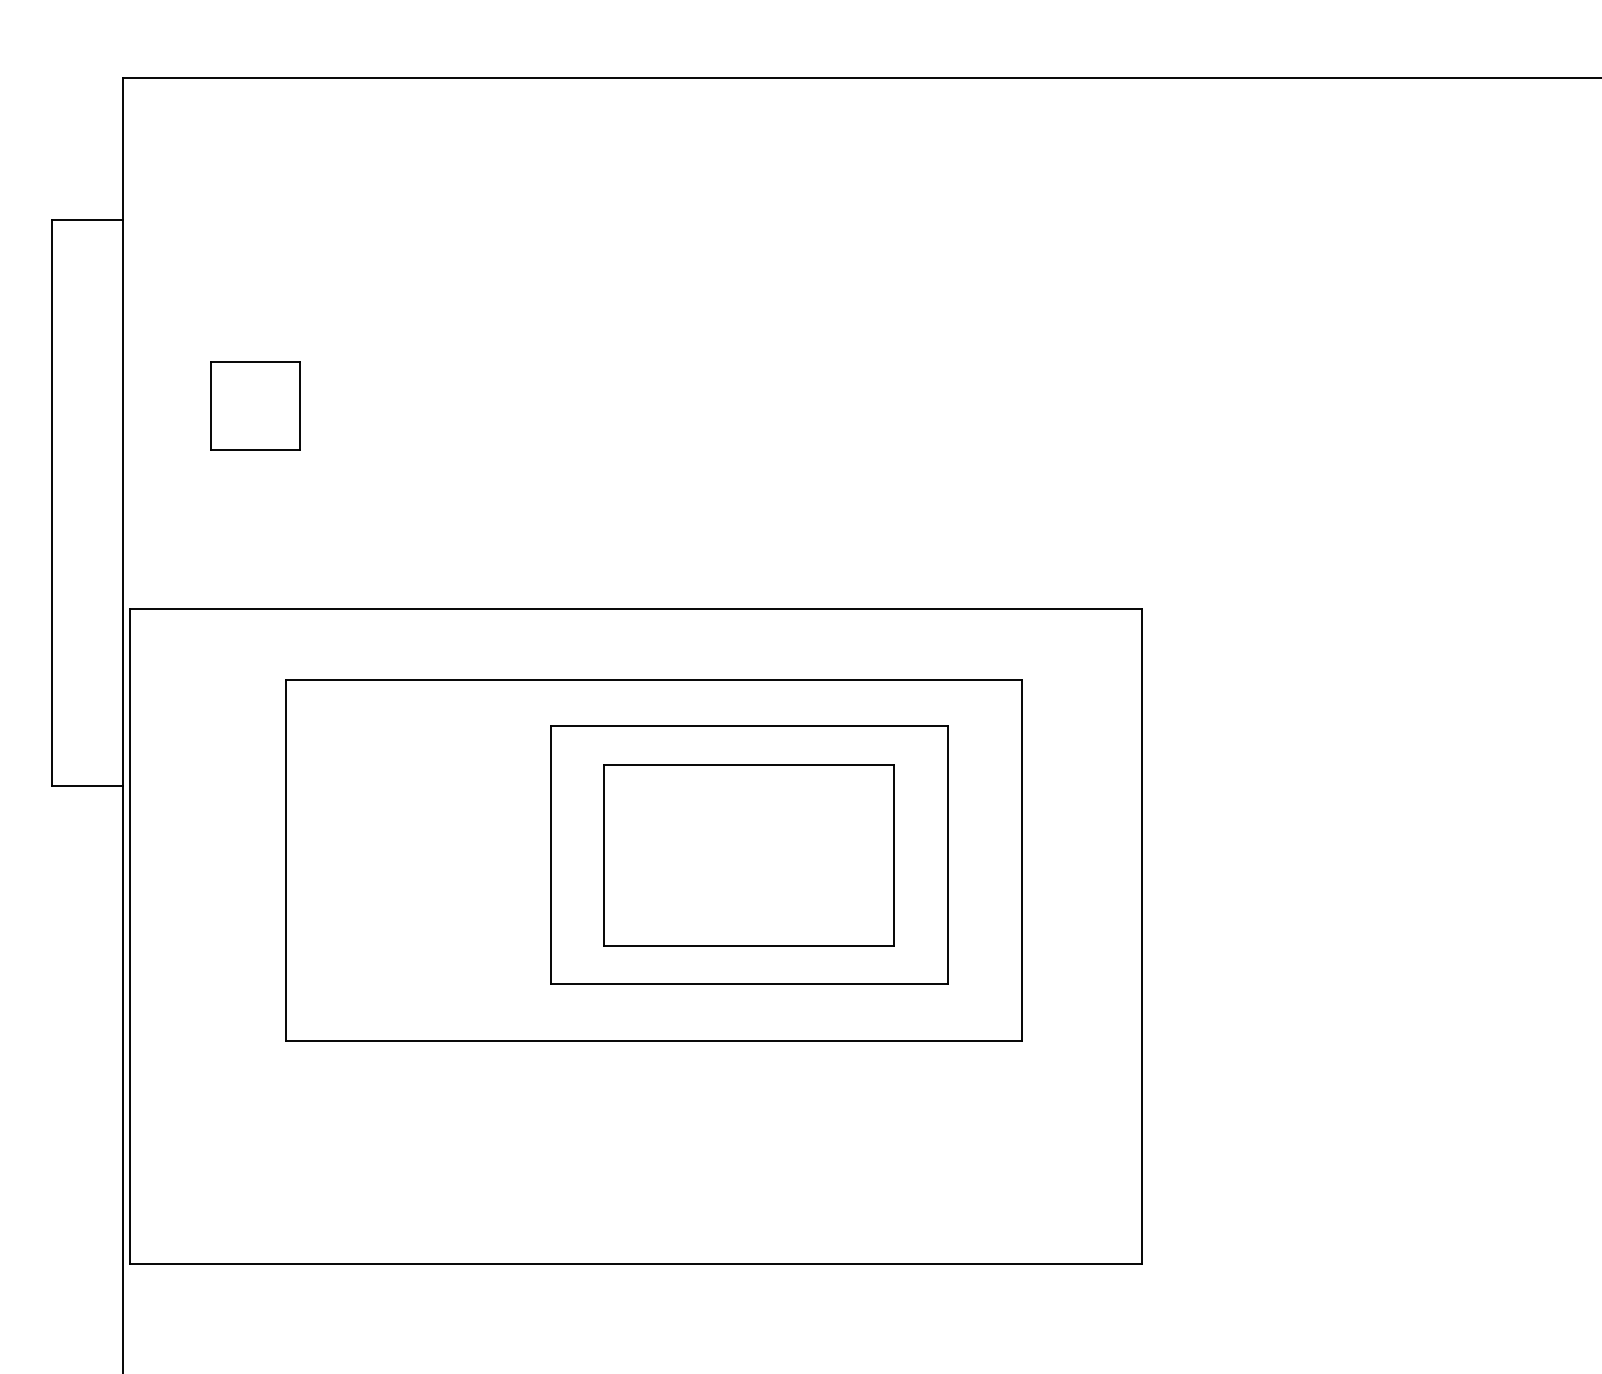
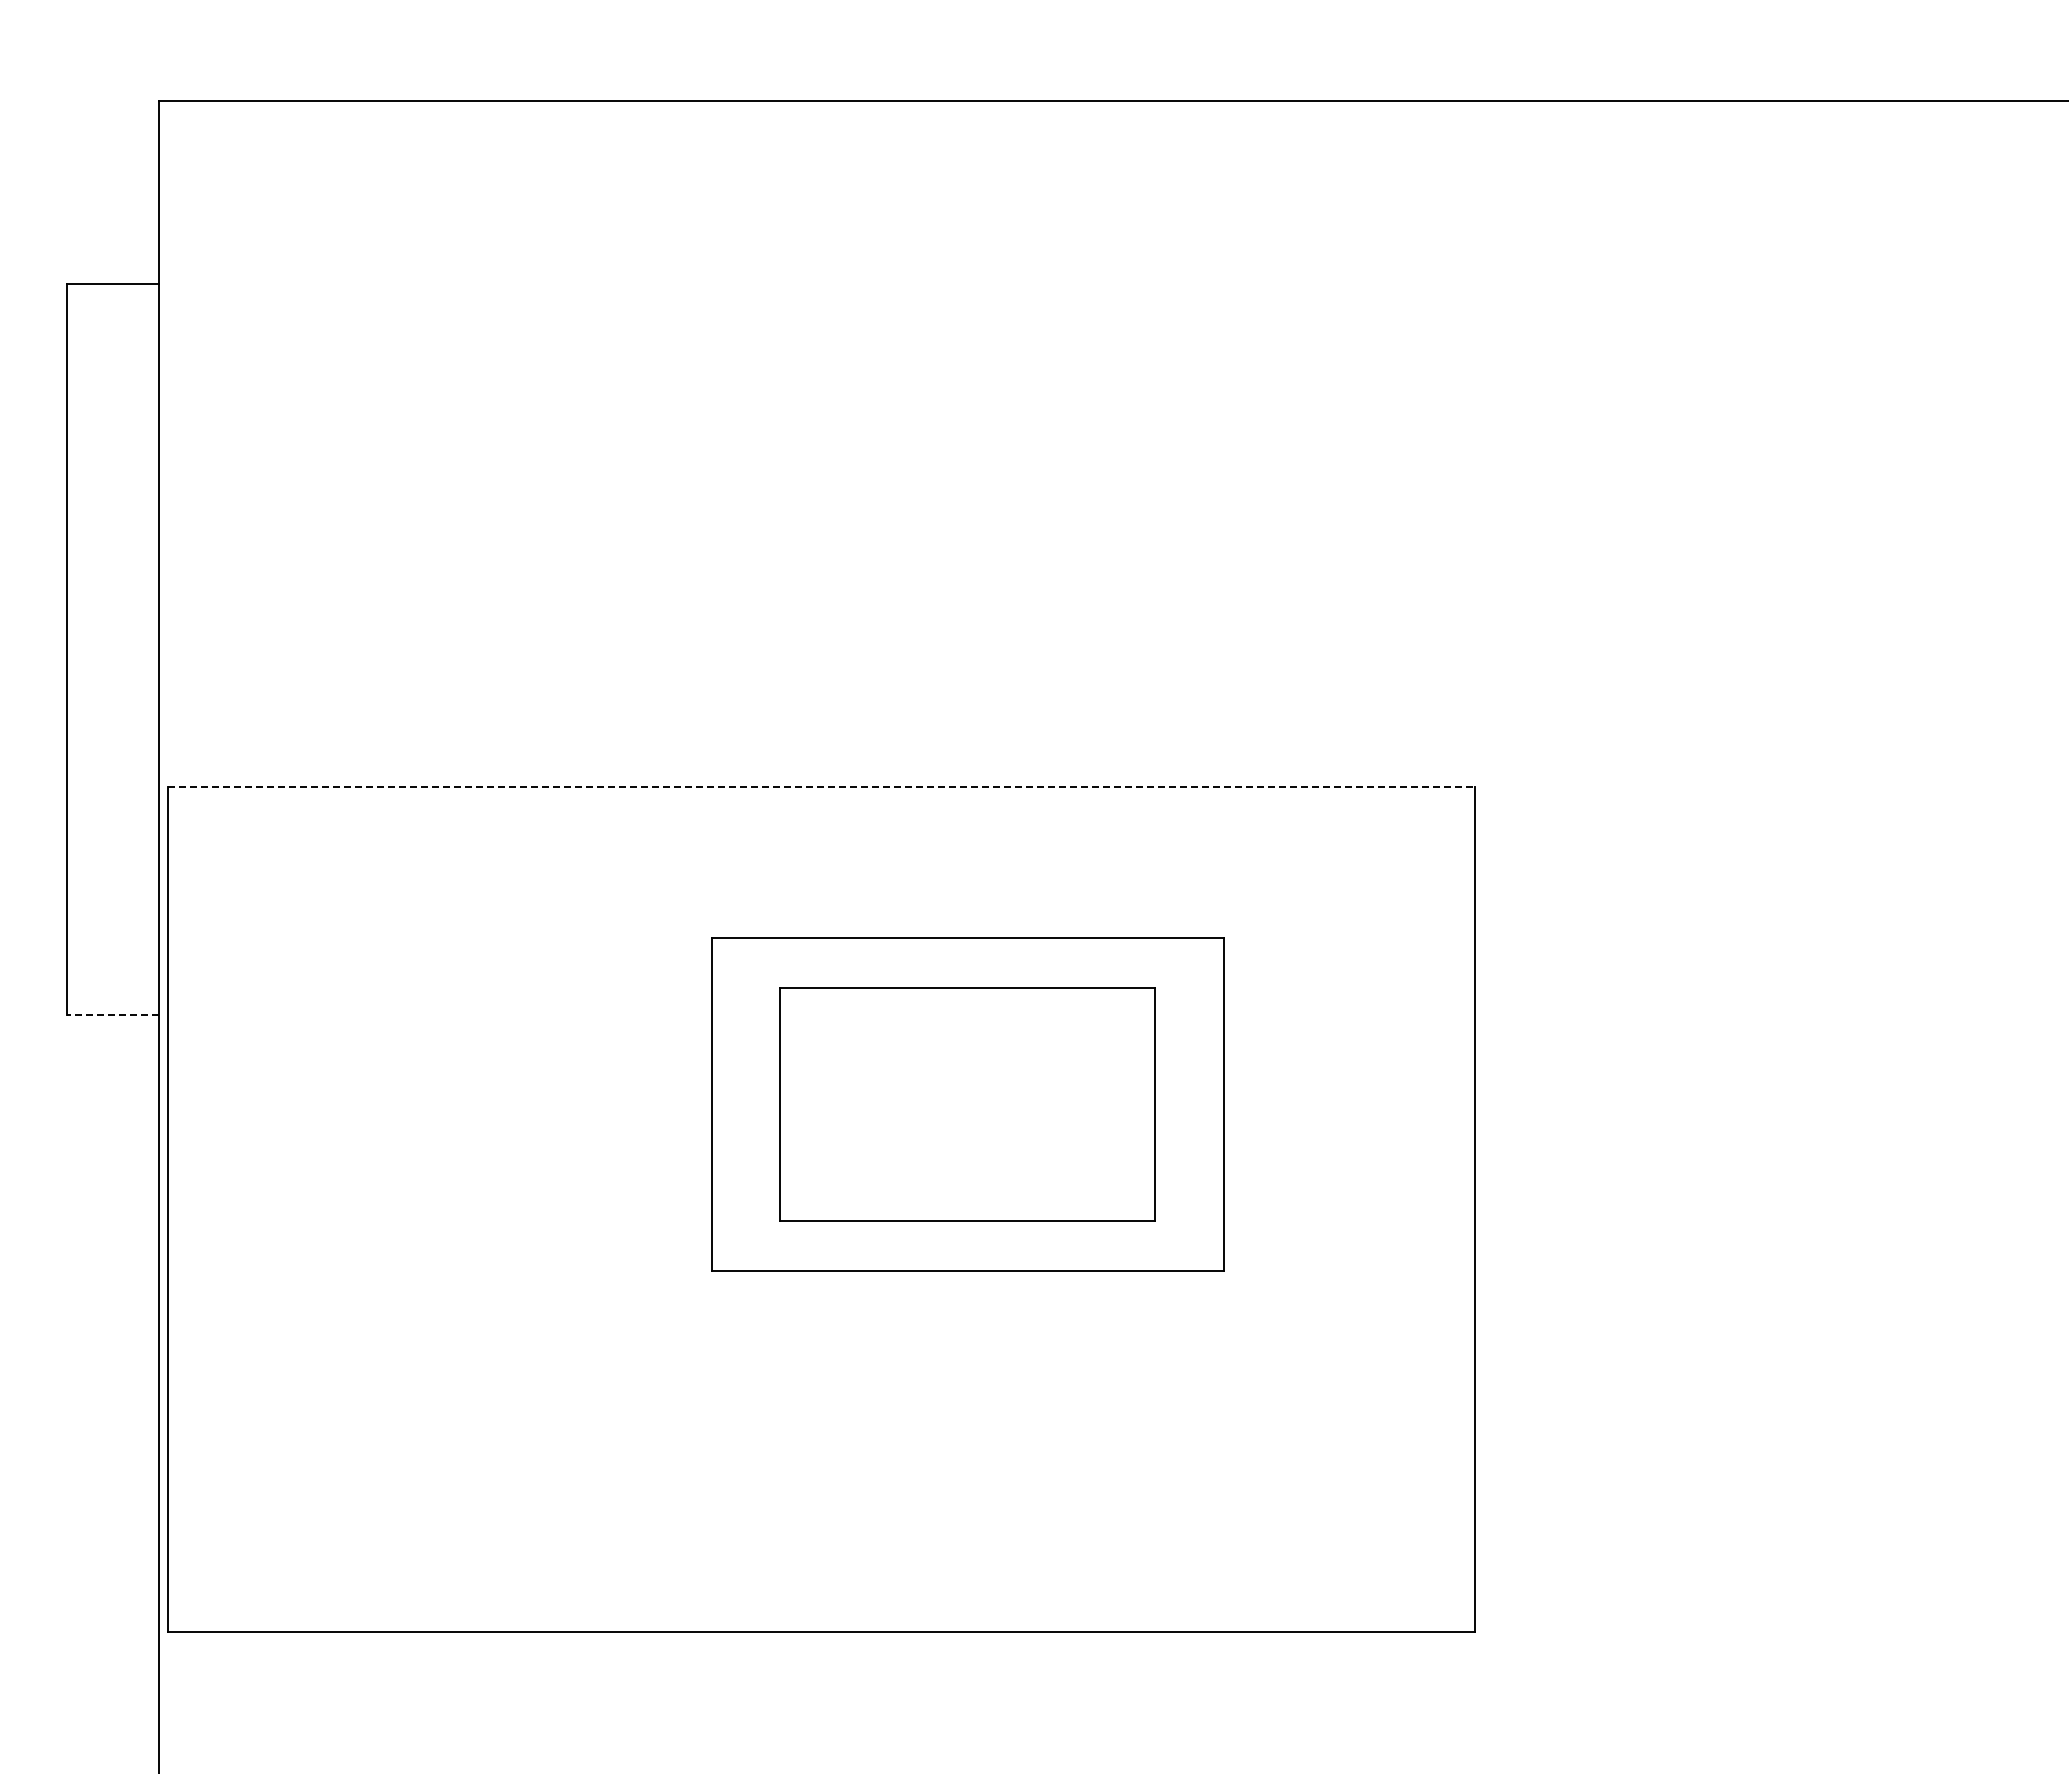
part: (255, 405) -> (329, 523), removed
line: (636, 609) -> (821, 786), solid -> dashed
line: (87, 786) -> (113, 1015), solid -> dashed
part: (653, 860) -> (844, 1110), removed

